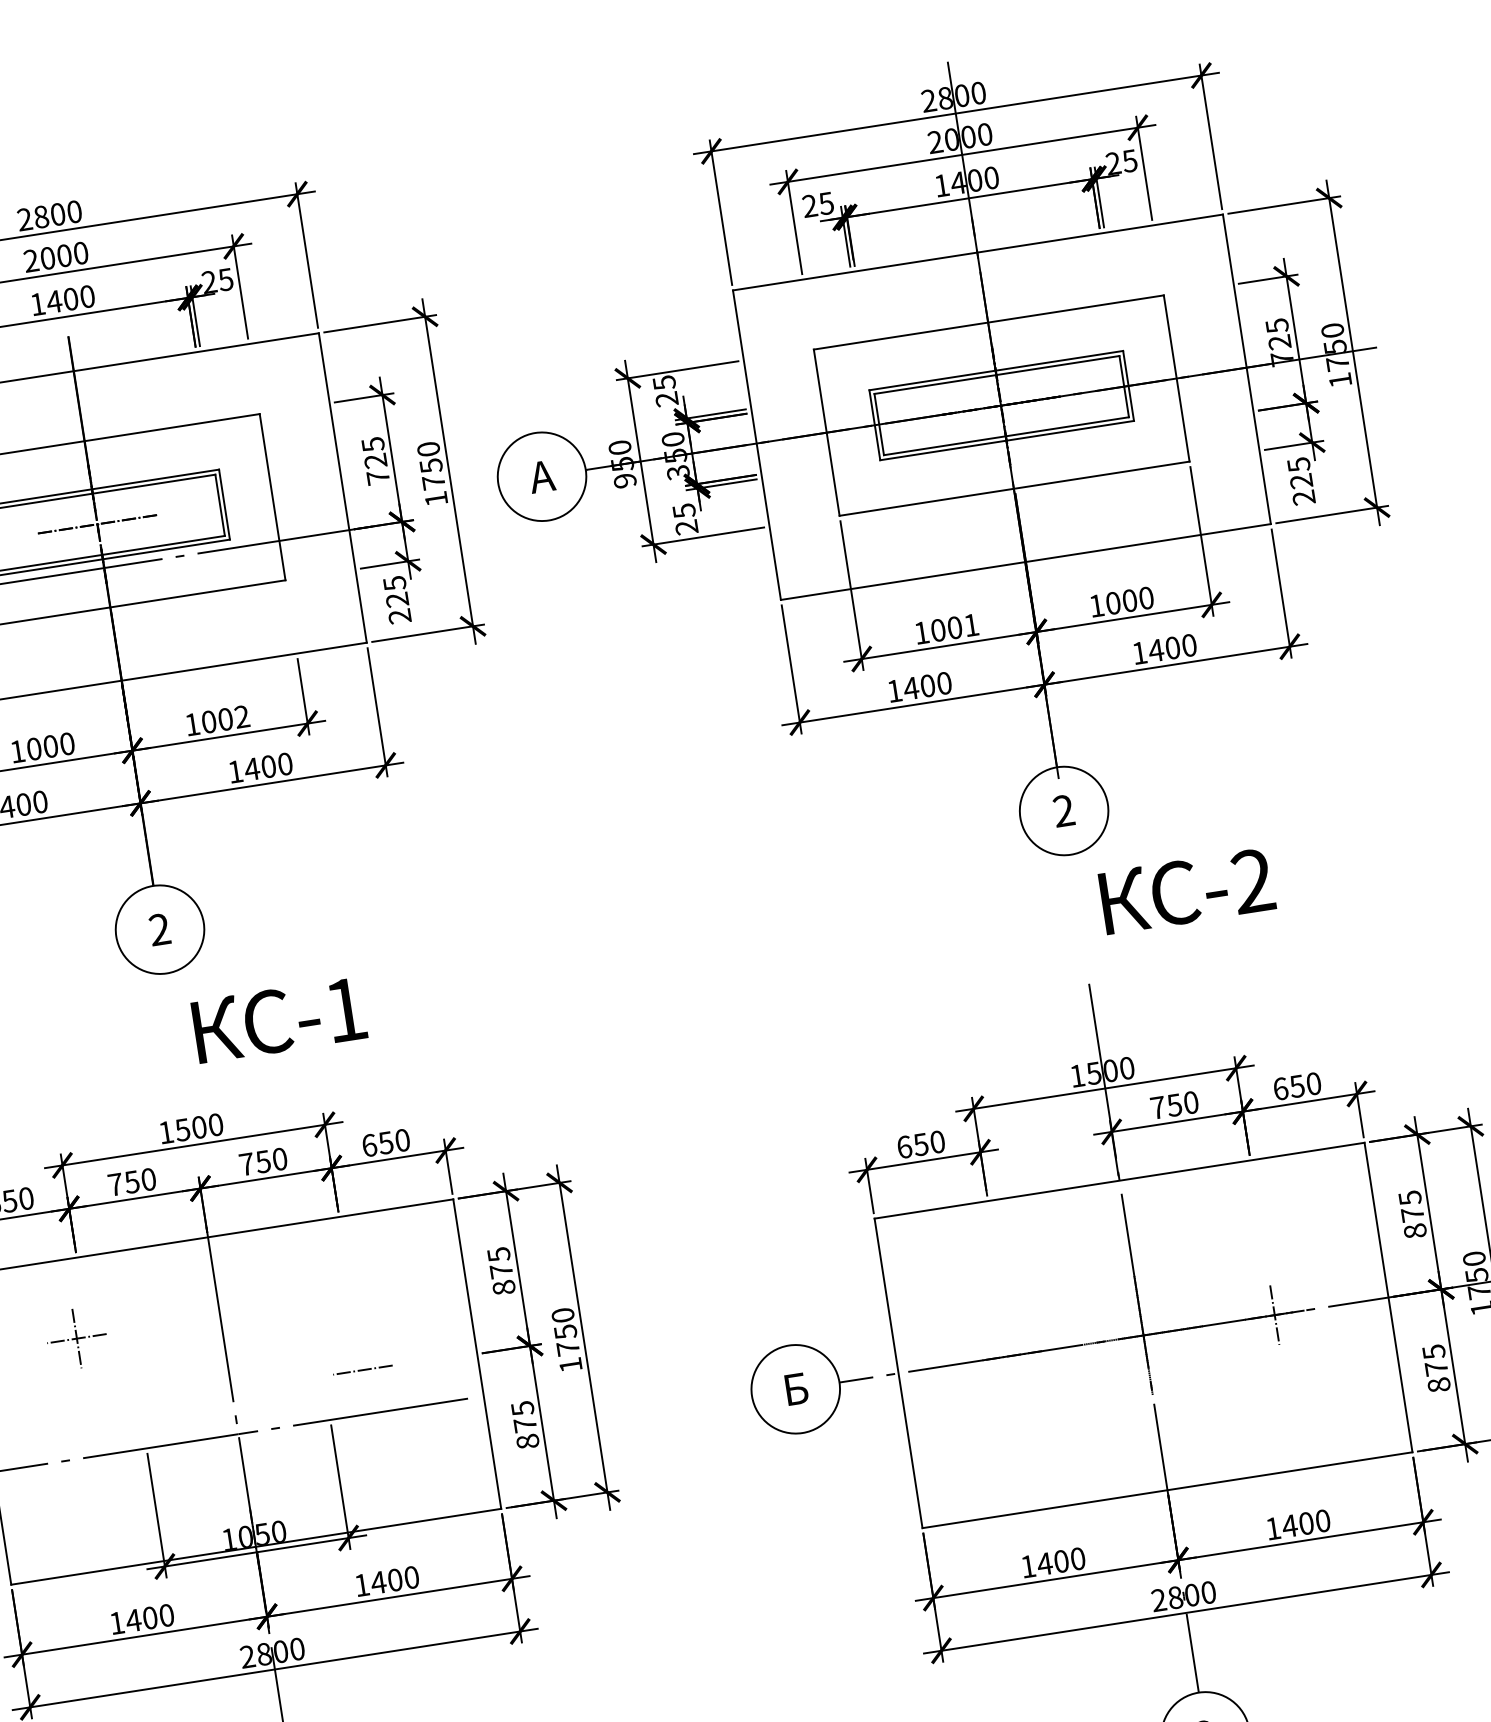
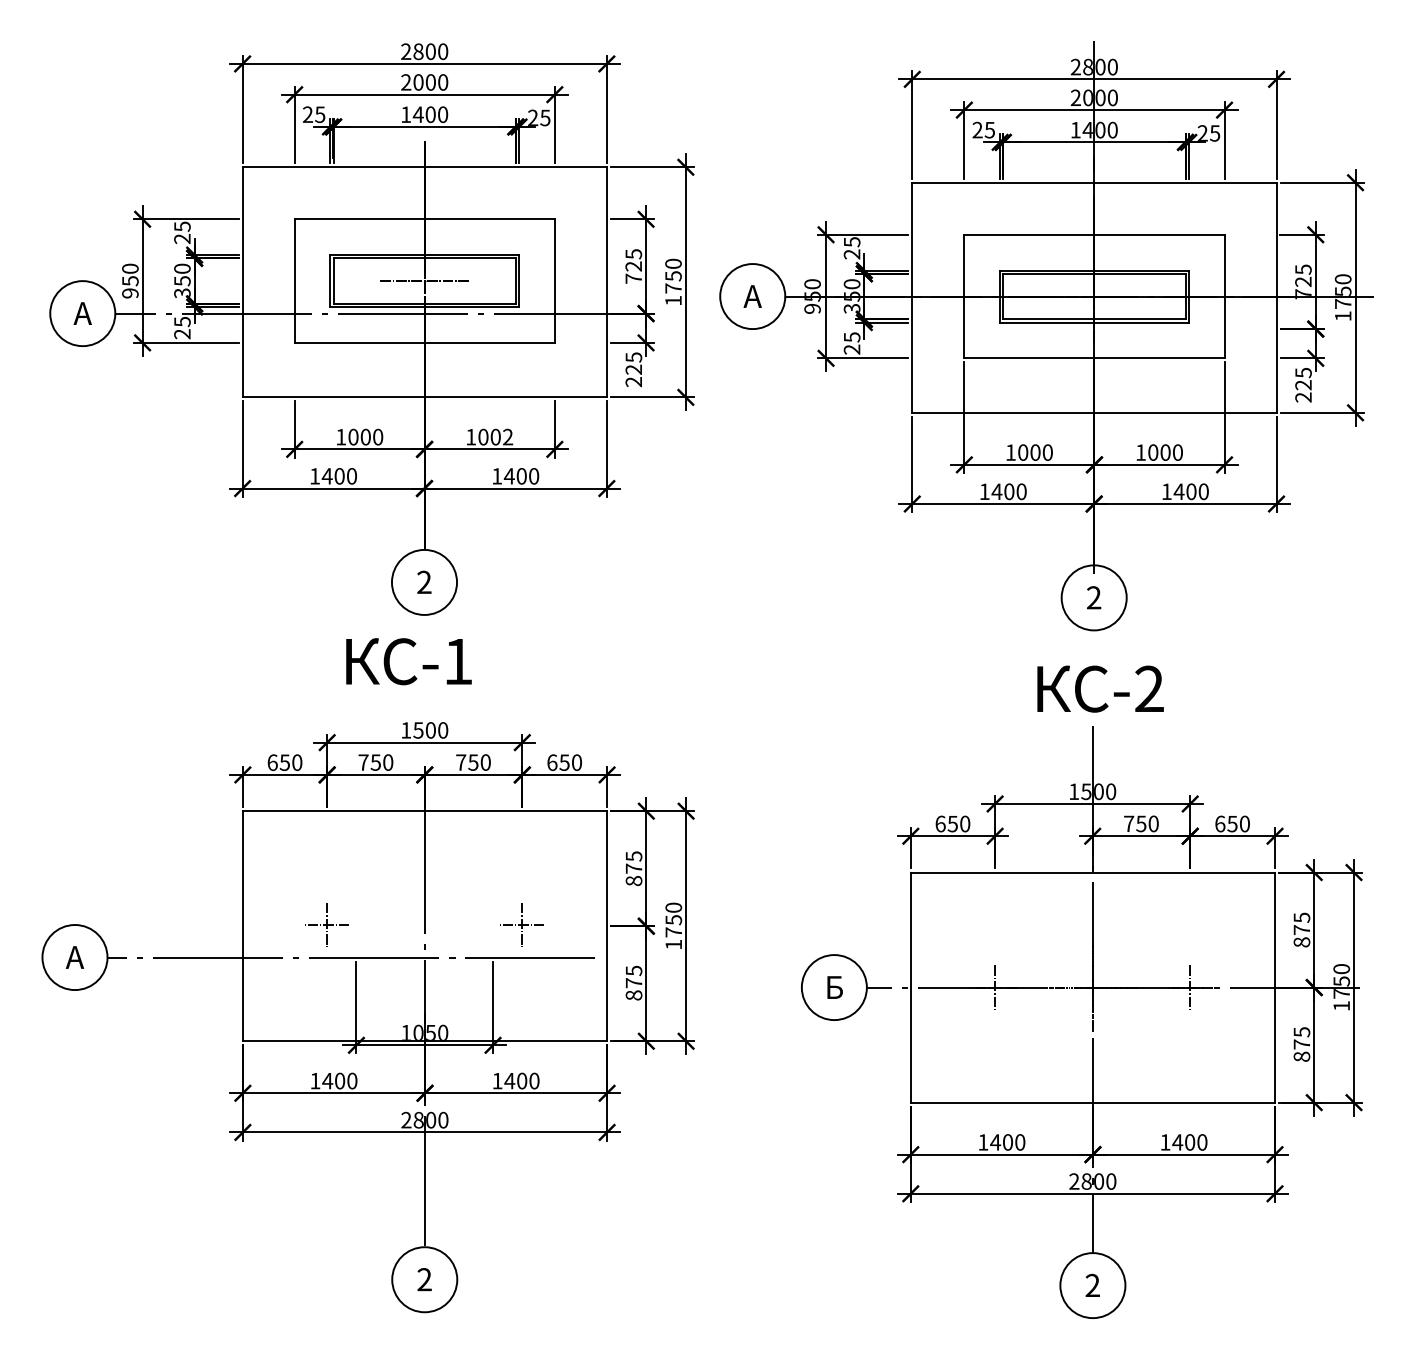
text: (971, 625) -> (1047, 452), 1001 -> 1000
text: (1187, 890) -> (1100, 688), moved
text: (278, 1020) -> (408, 661), moved
part: (75, 1338) -> (326, 924), moved
line: (1012, 1355) -> (995, 987), added
line: (363, 1369) -> (522, 924), added

